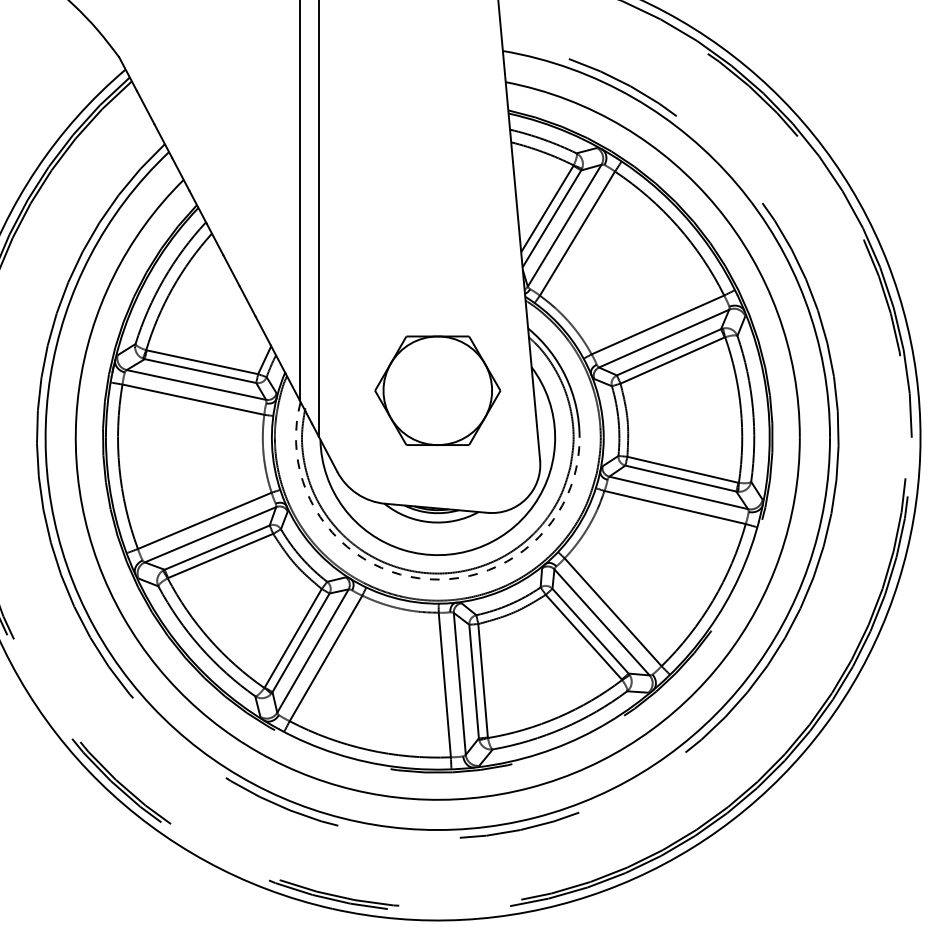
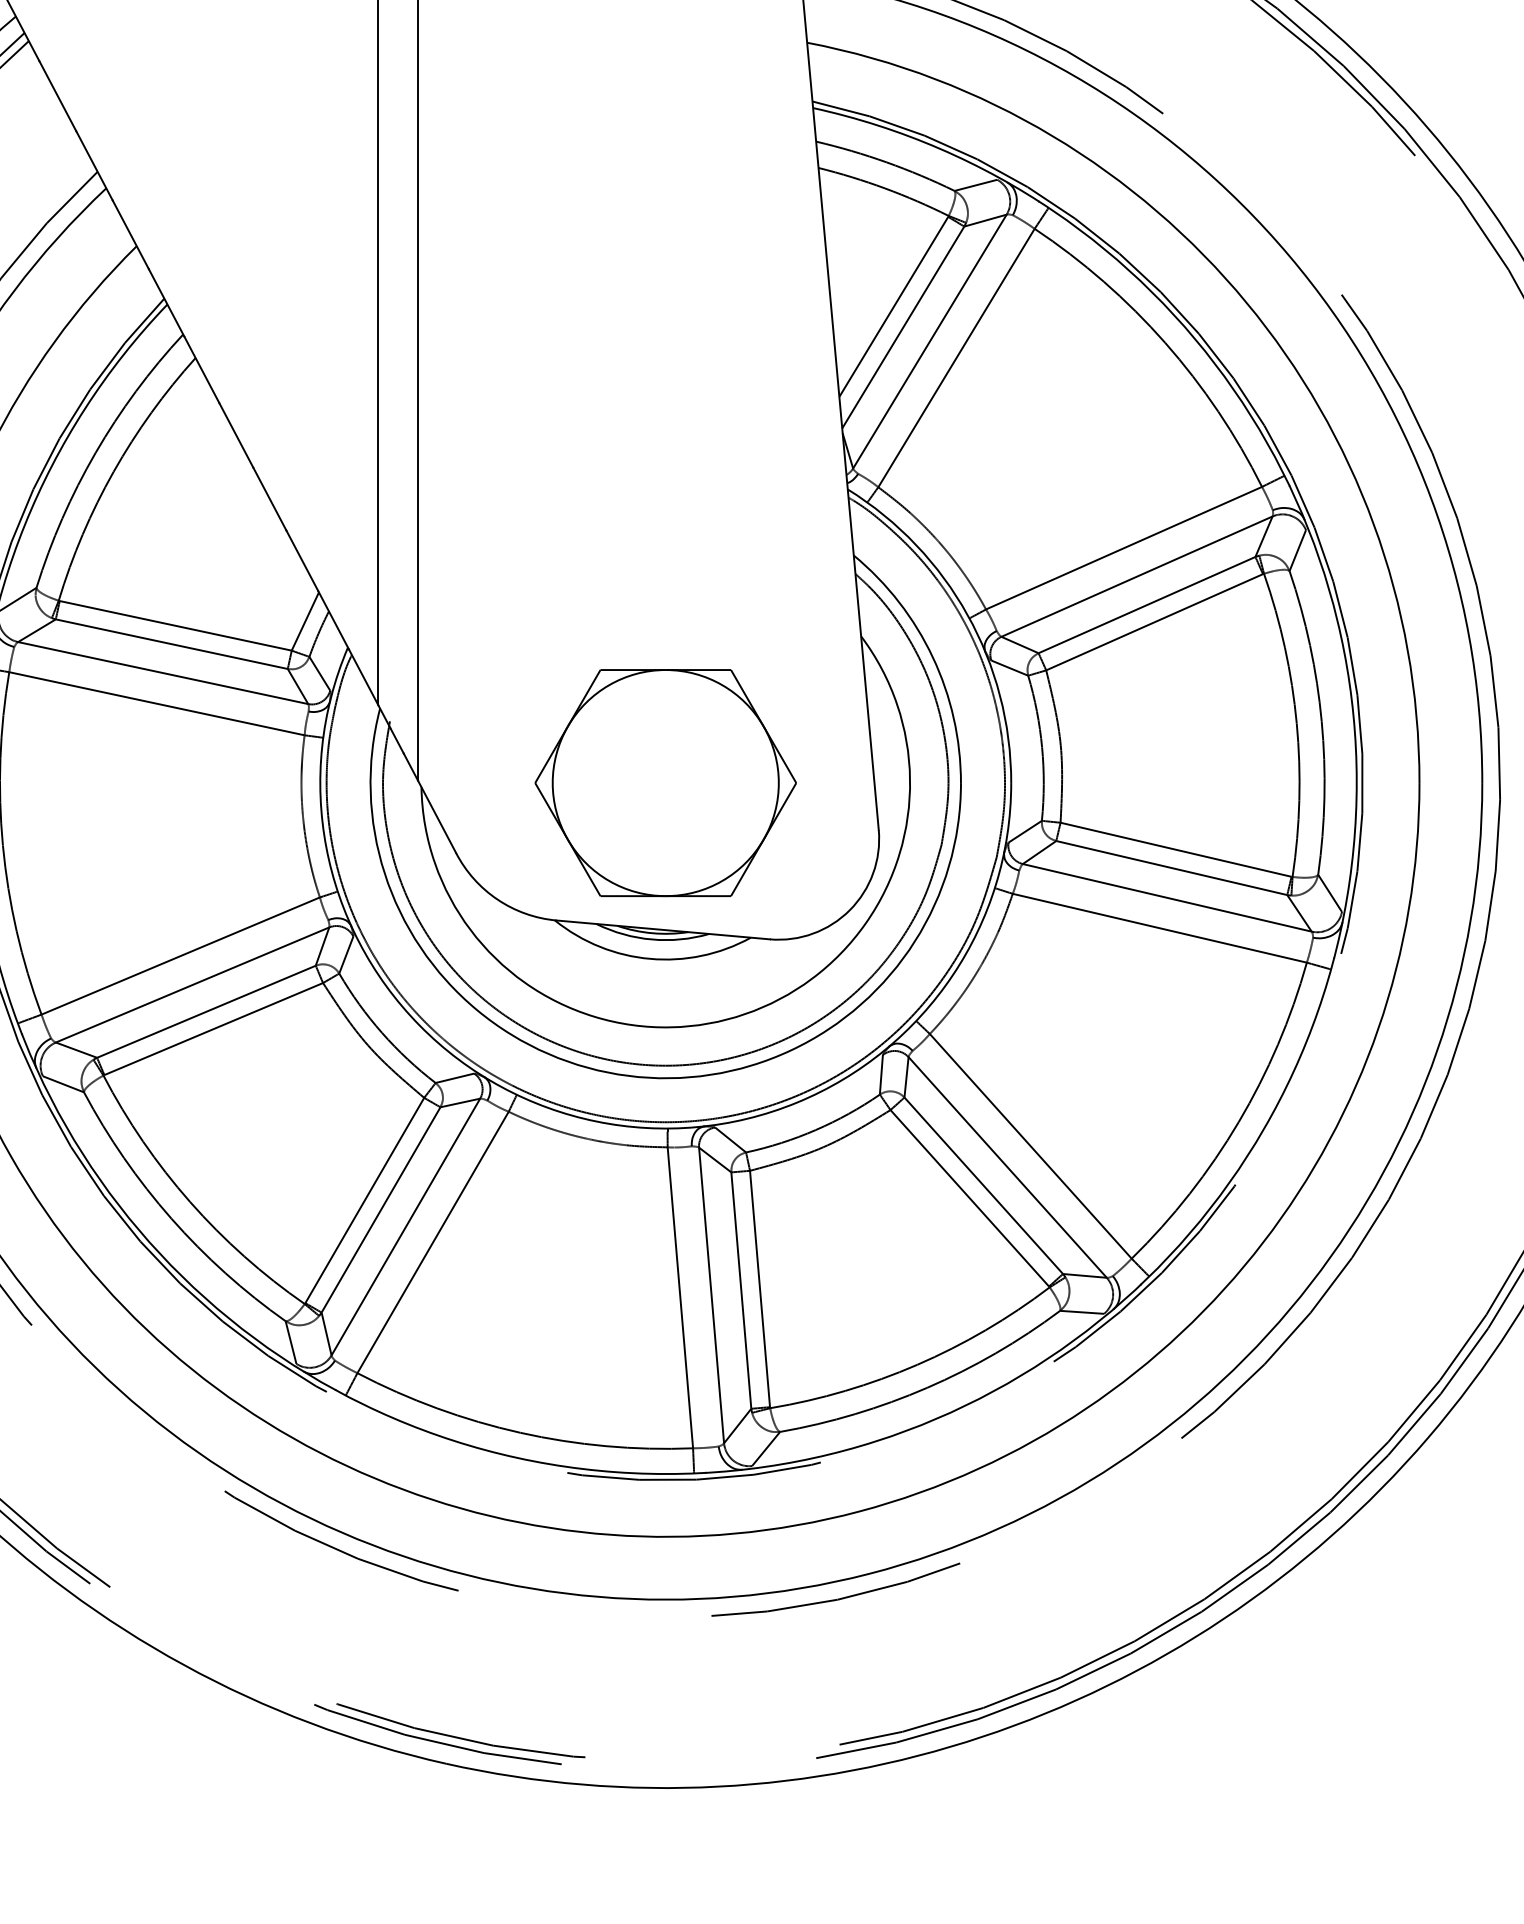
part: (437, 390) -> (665, 782), moved
arc: (419, 578) -> (627, 1076), dashed -> solid

